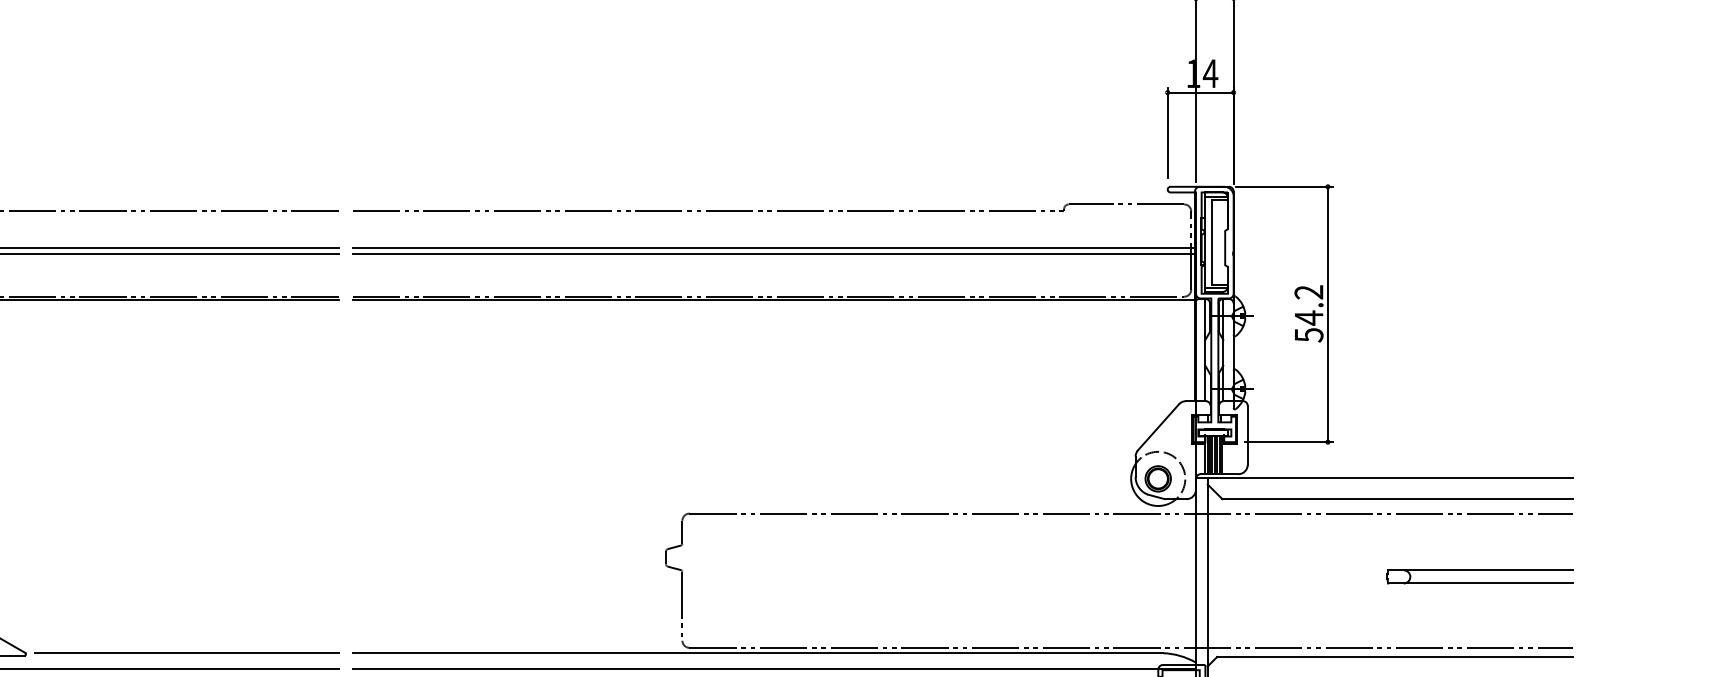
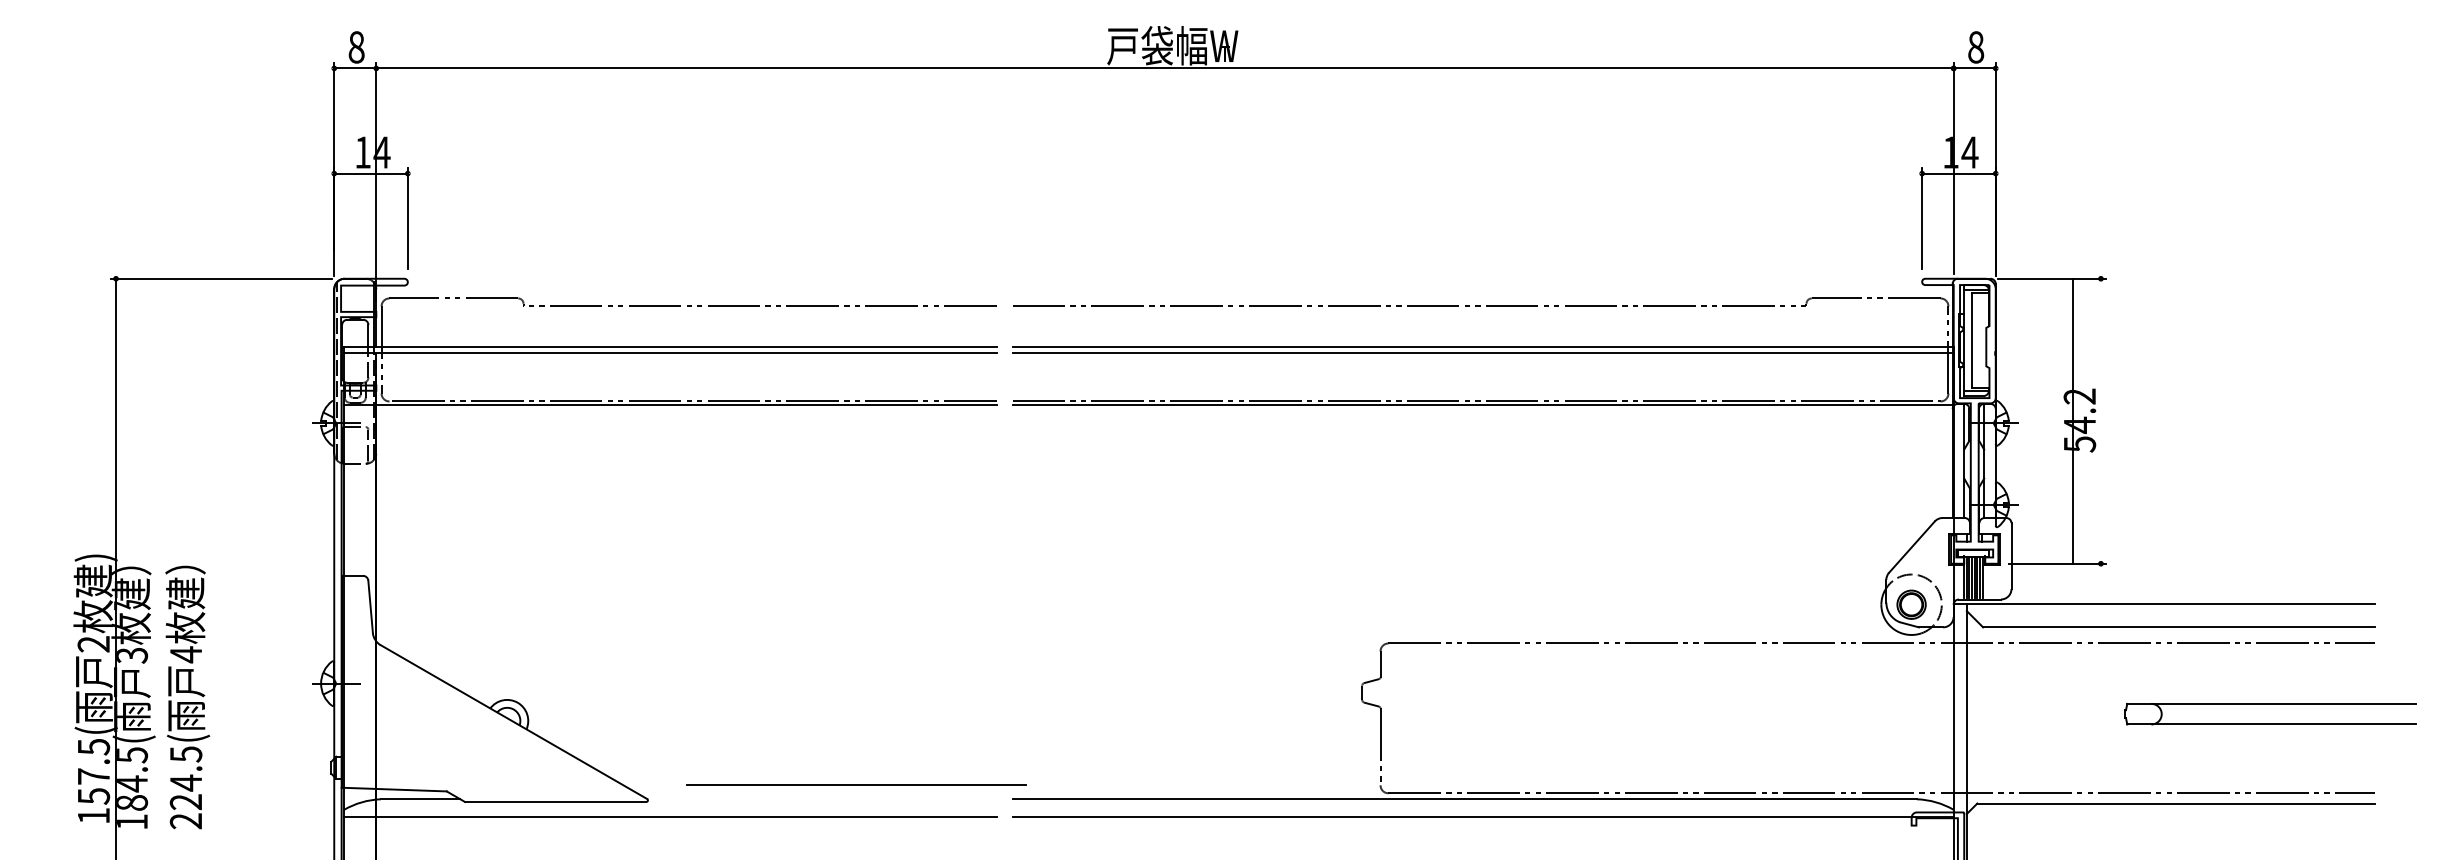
line: (1327, 313) -> (2072, 420), moved
part: (1479, 576) -> (2270, 713), size x1.4
line: (186, 652) -> (856, 784), moved

